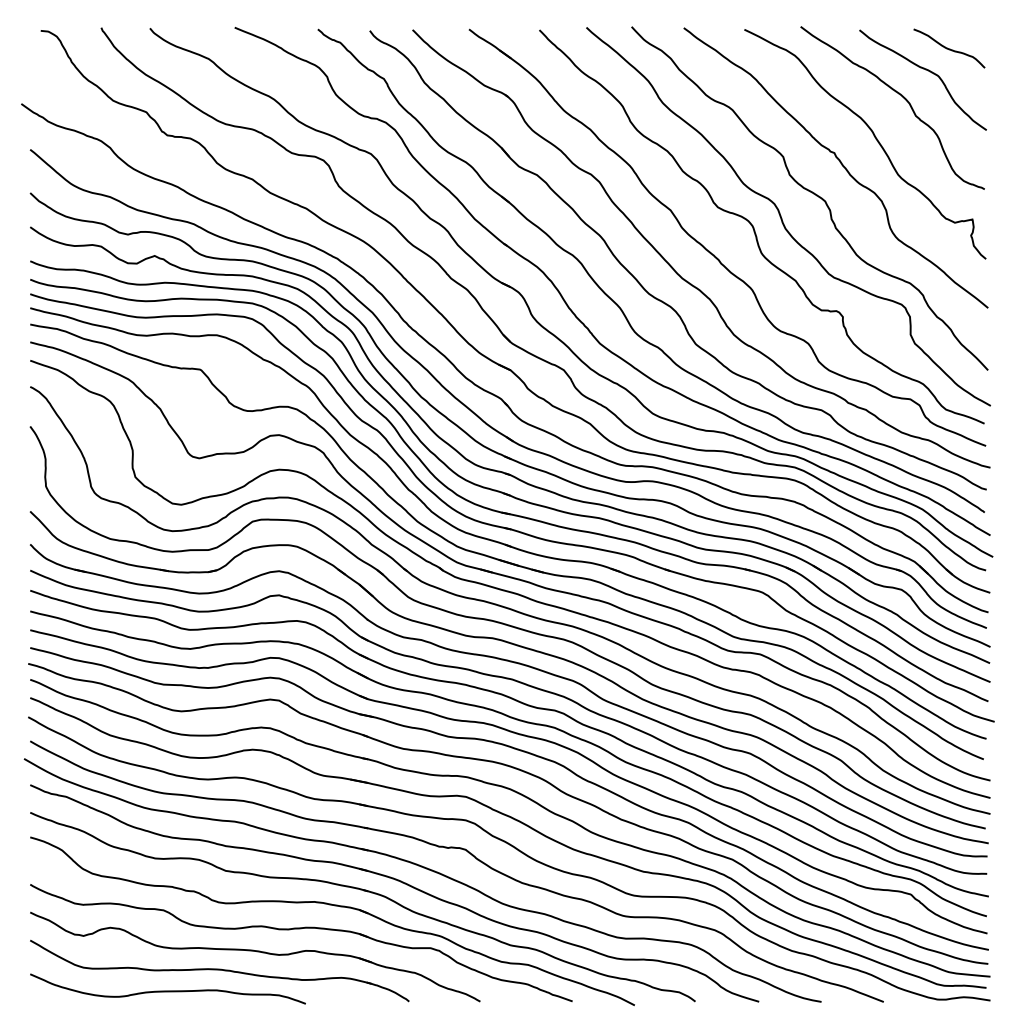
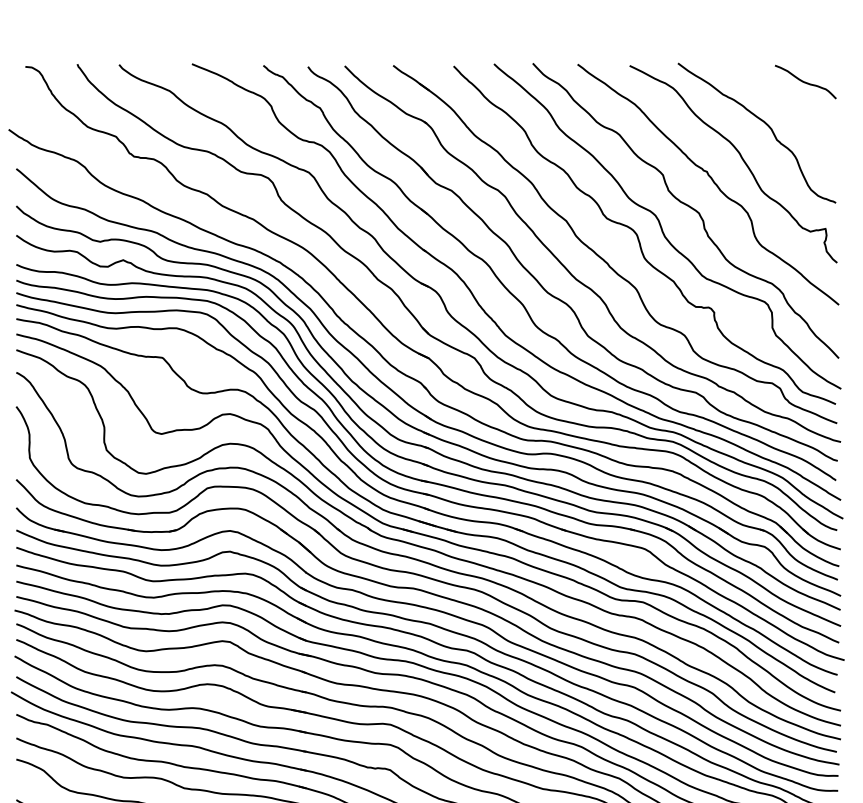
curve: (925, 70) -> (785, 100), removed

